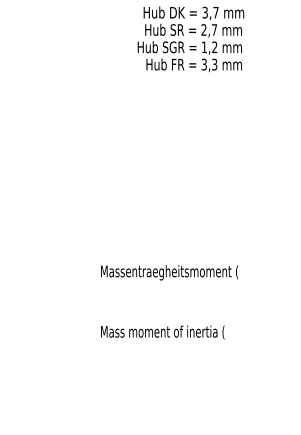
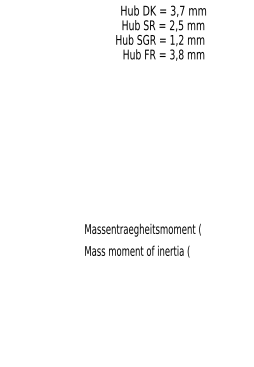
text: (213, 30) -> (180, 25), 2,7 -> 2,5
text: (215, 64) -> (181, 54), 3,3 -> 3,8
text: (162, 332) -> (137, 251), moved

